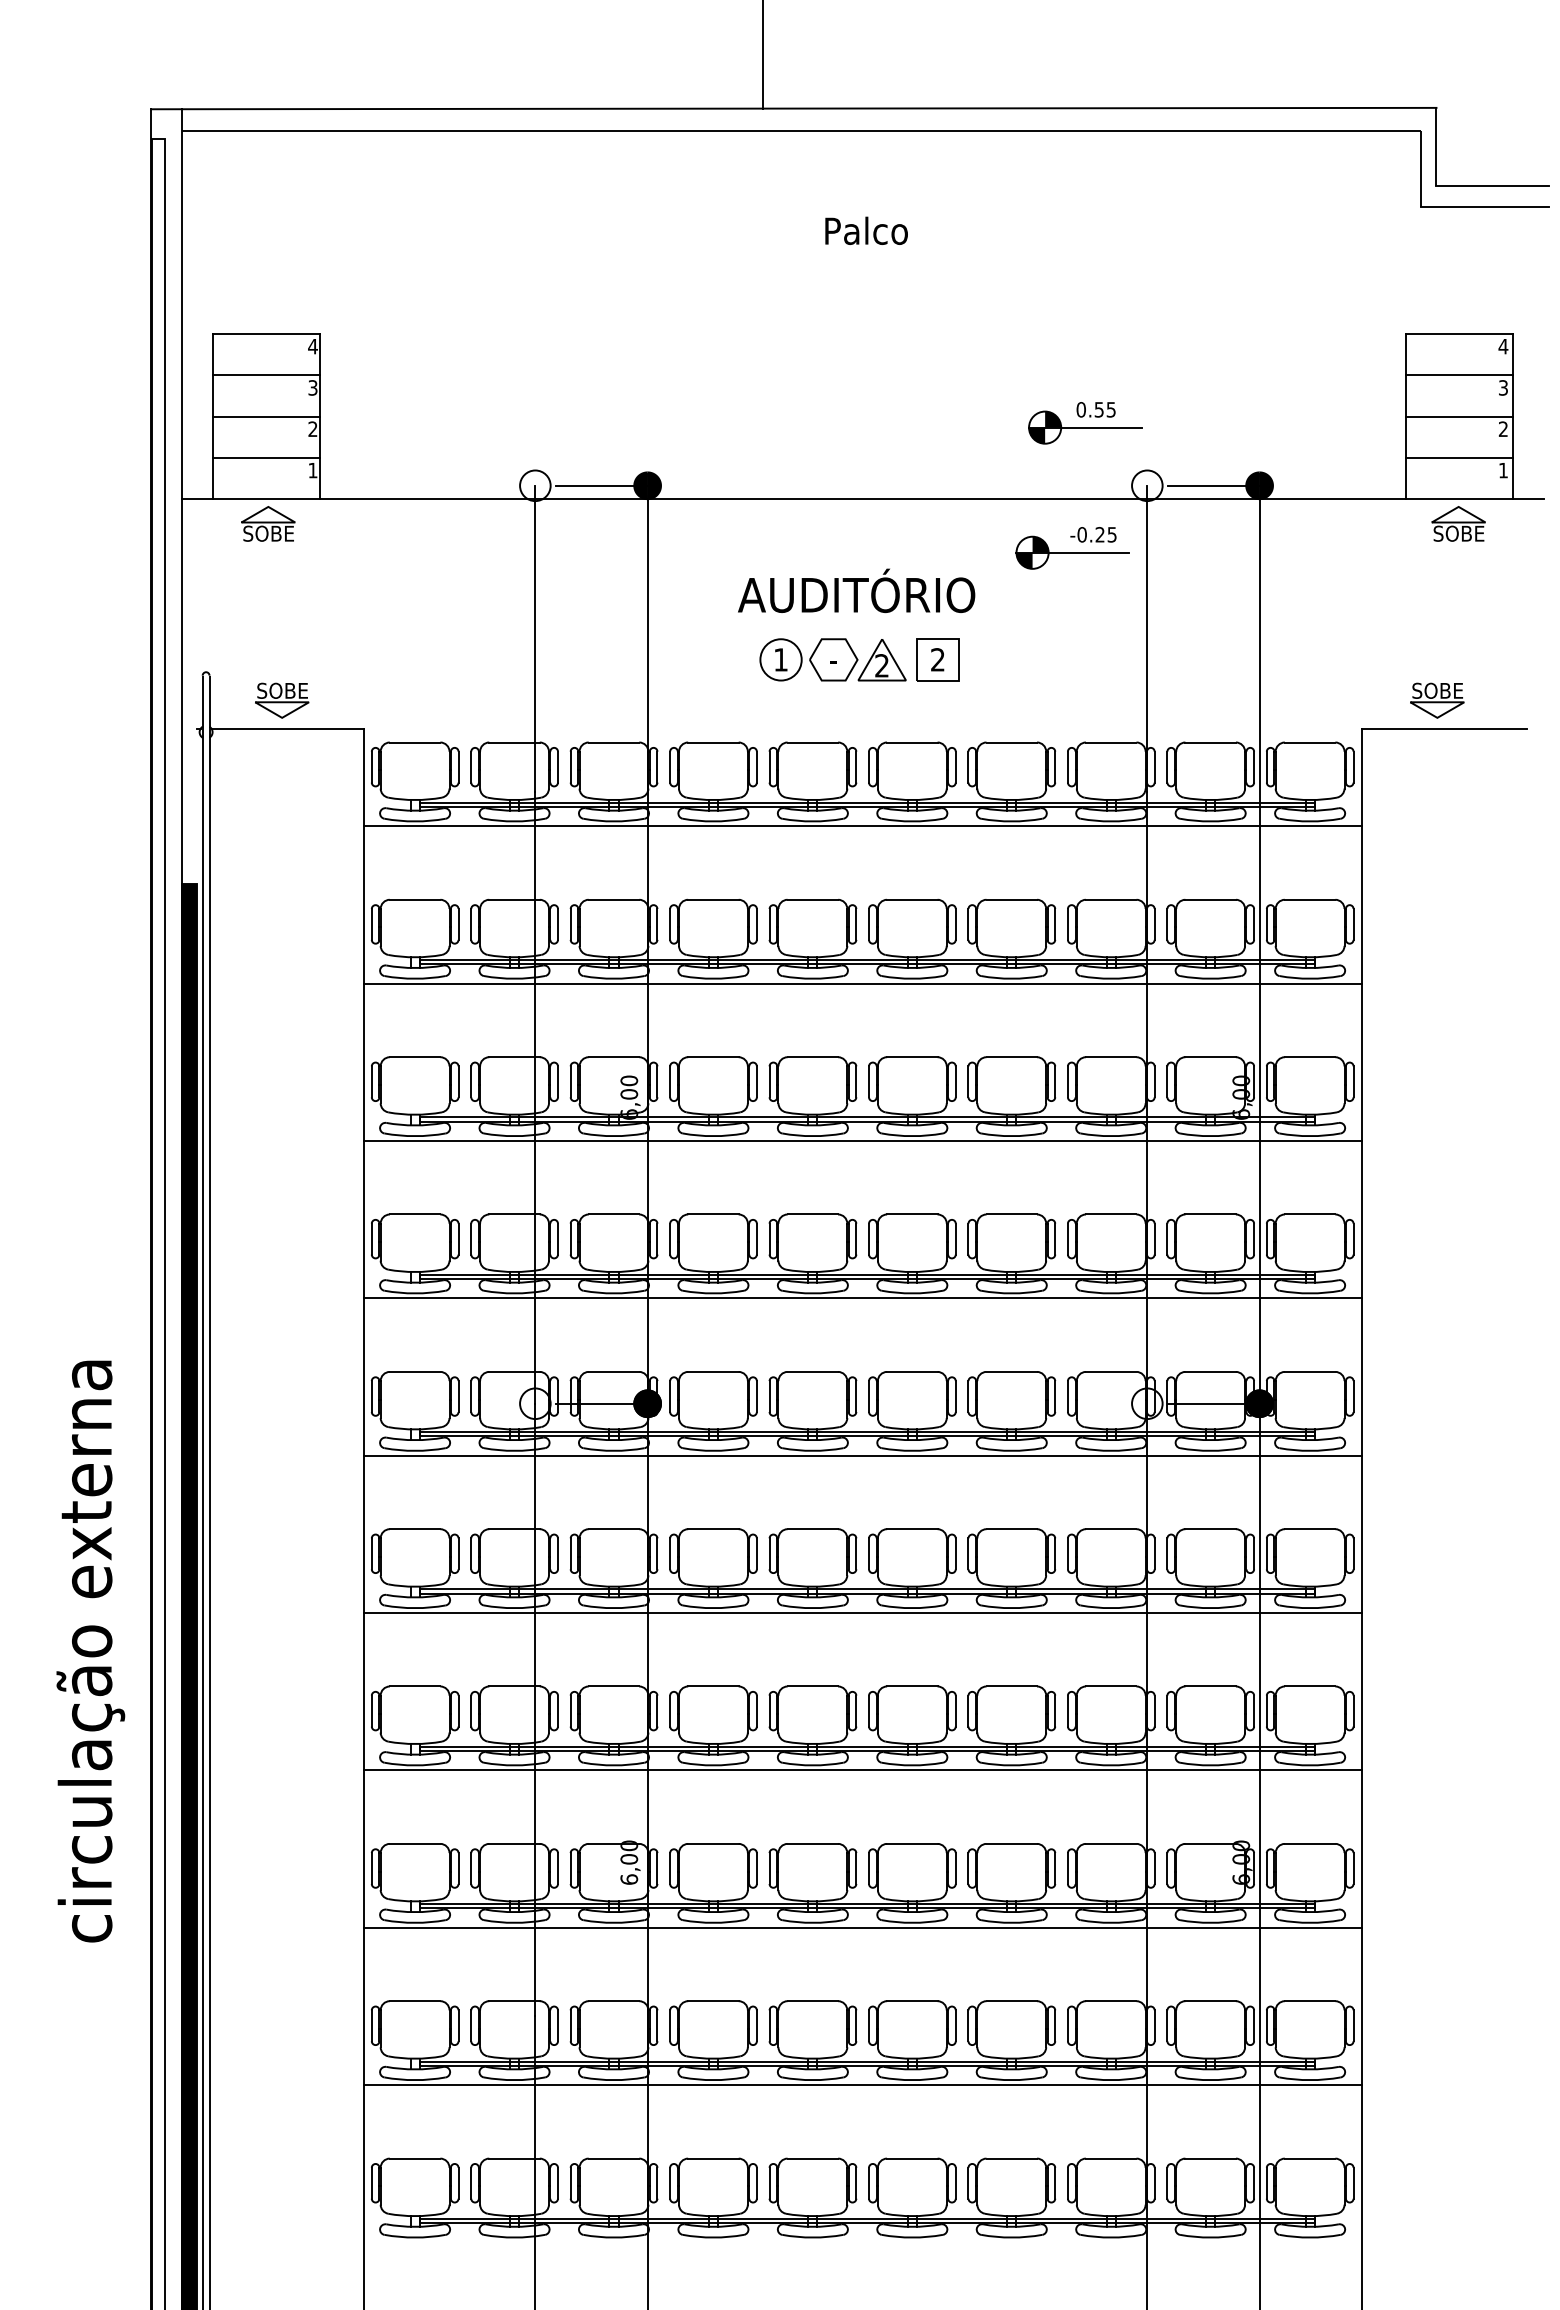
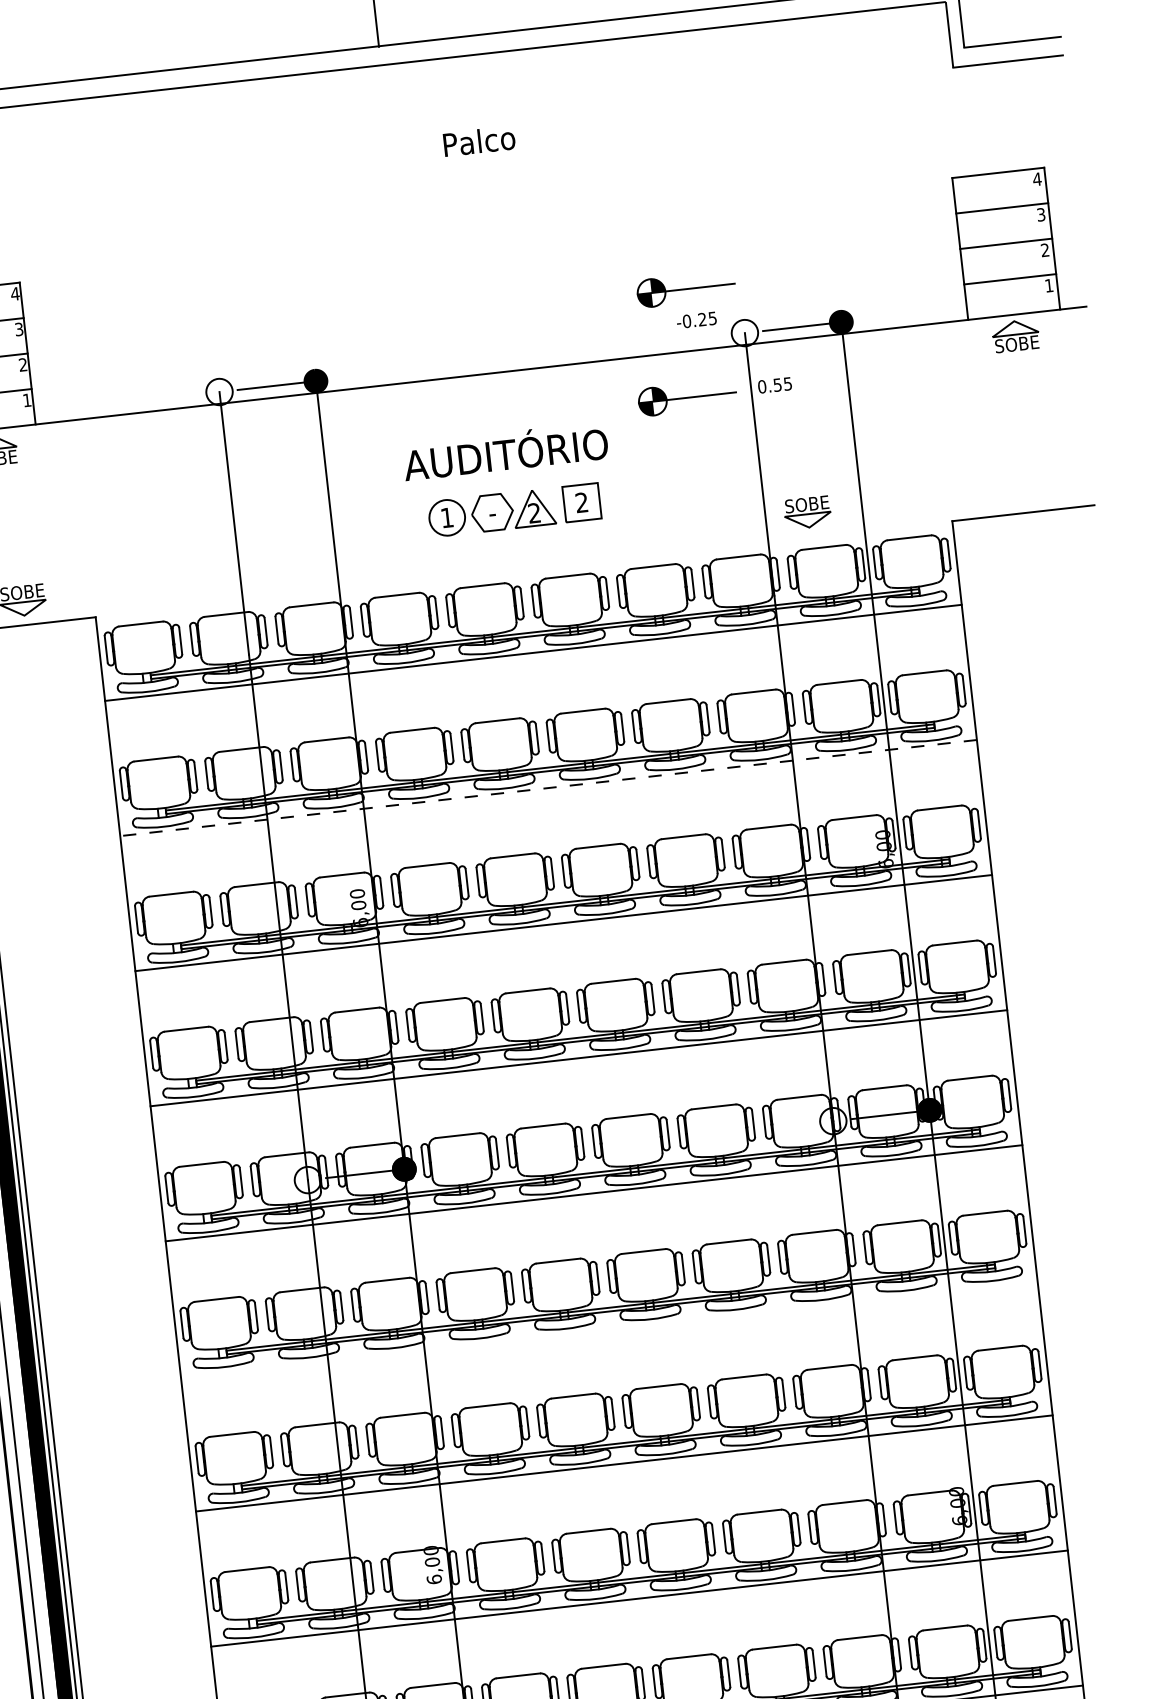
text: (1095, 409) -> (774, 385), moved
text: (1093, 534) -> (696, 320), moved
part: (1437, 700) -> (807, 512), moved
line: (862, 983) -> (548, 787), solid -> dashed
line: (862, 1613) -> (609, 1328), removed

